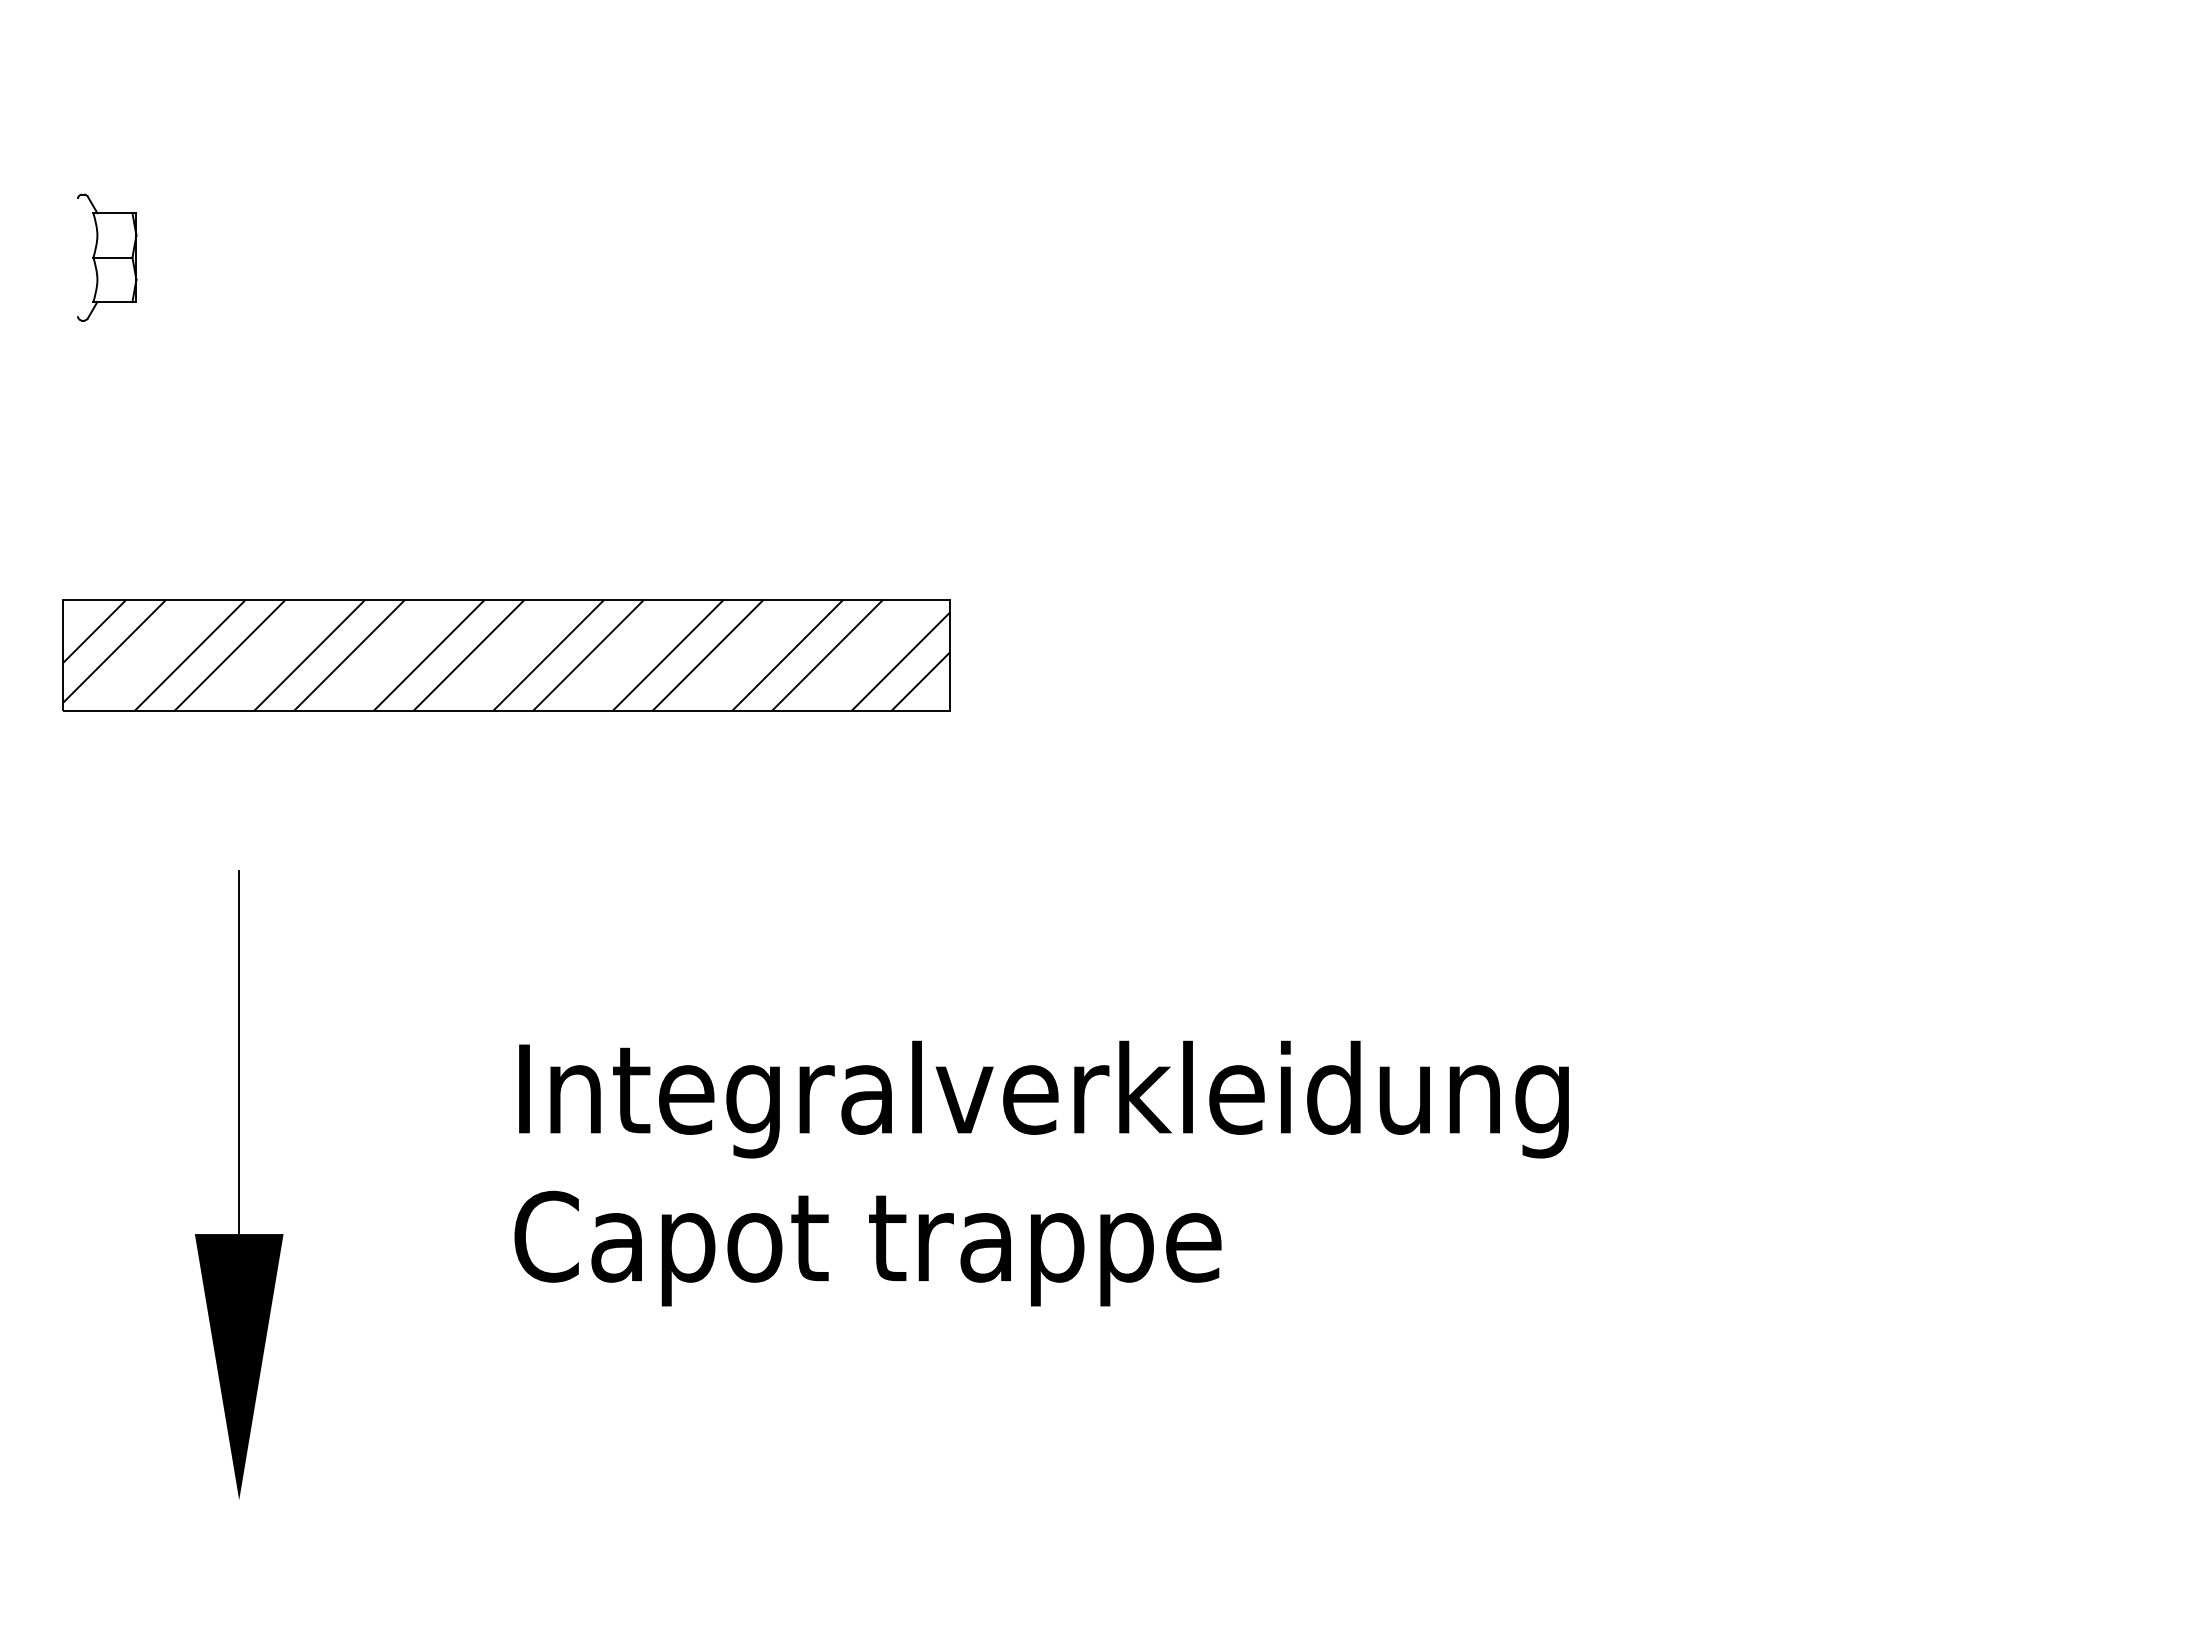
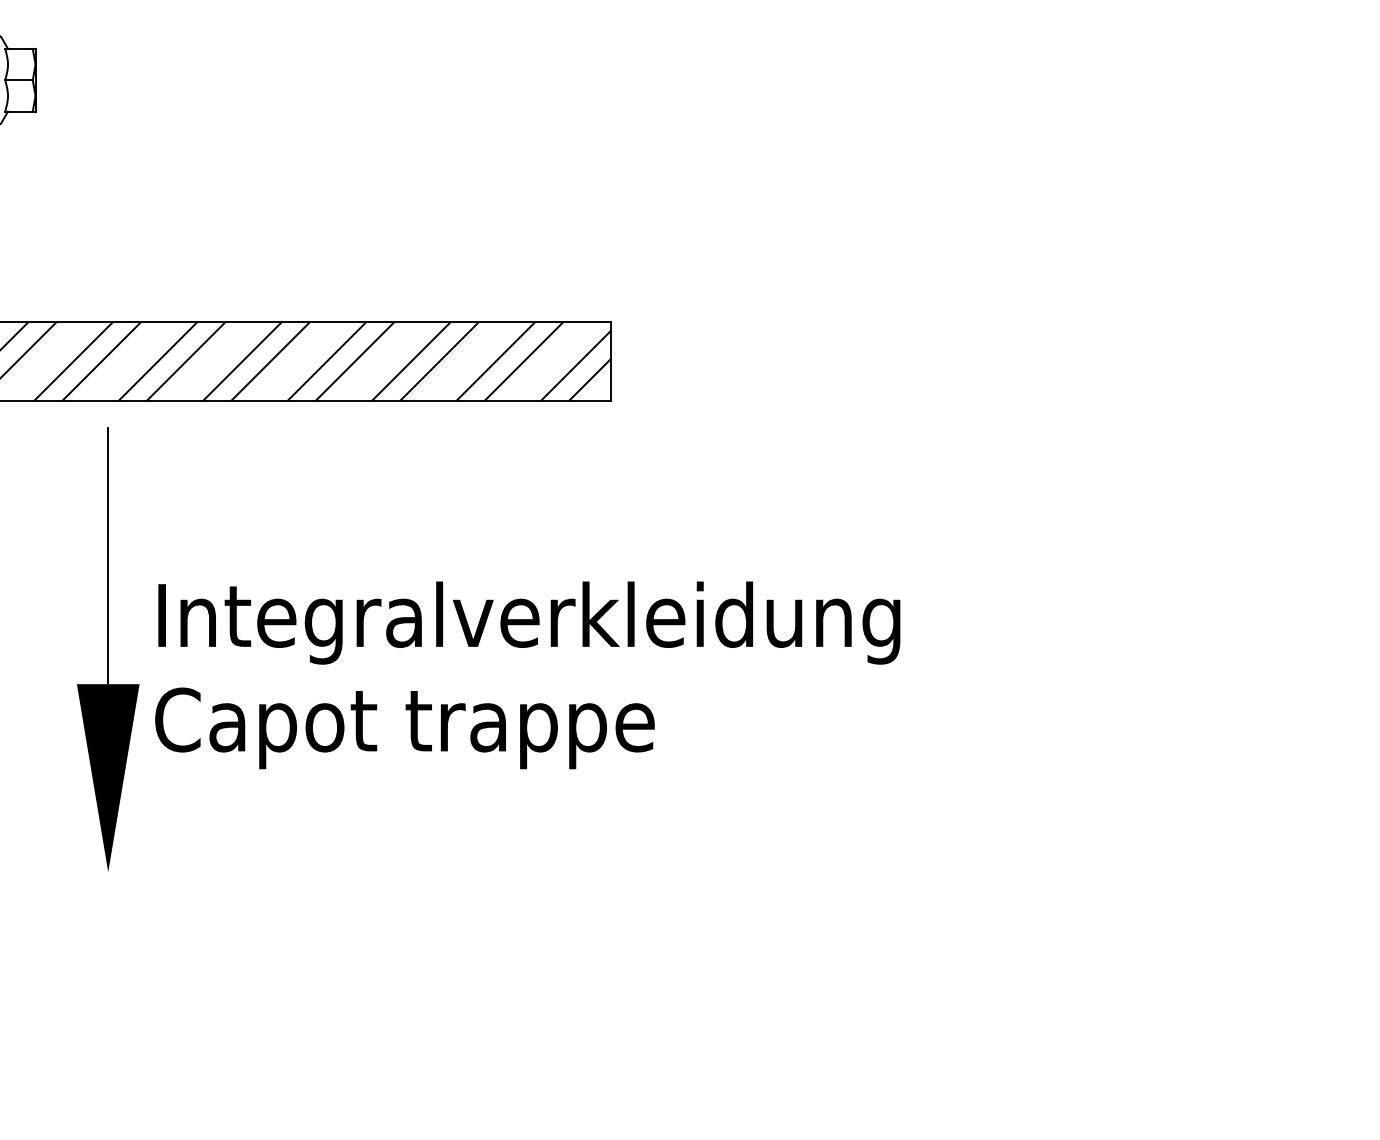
text: (1041, 1173) -> (527, 675), moved
part: (239, 1184) -> (108, 649), moved

